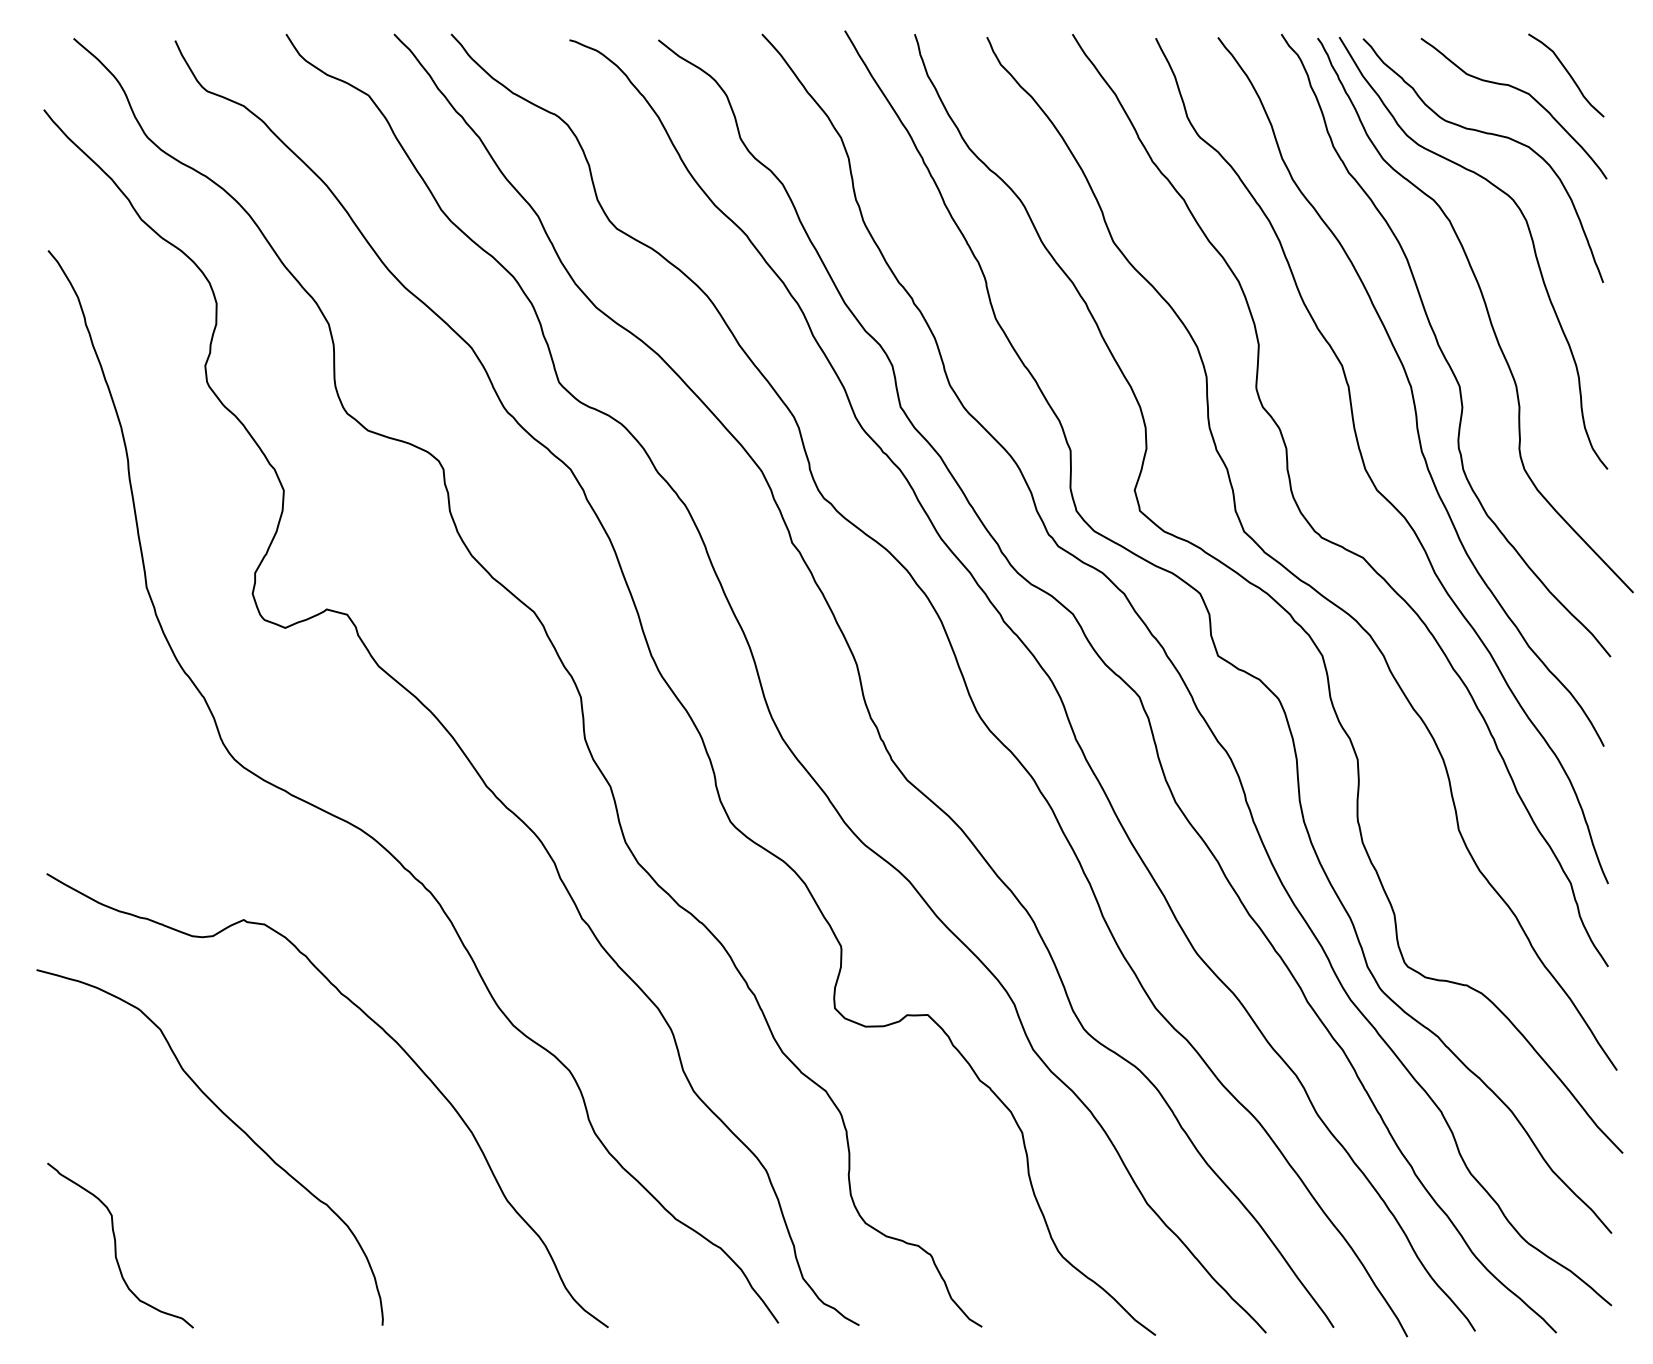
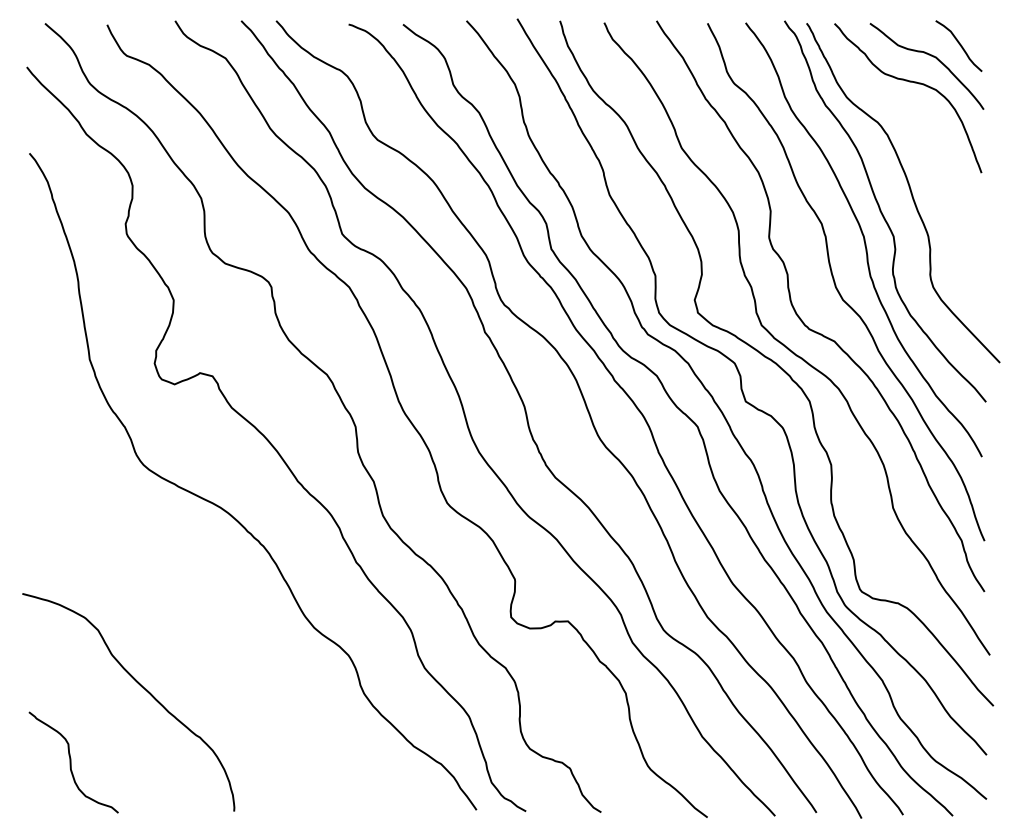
curve: (1528, 232) -> (935, 142), removed
curve: (389, 1038) -> (238, 635), removed

